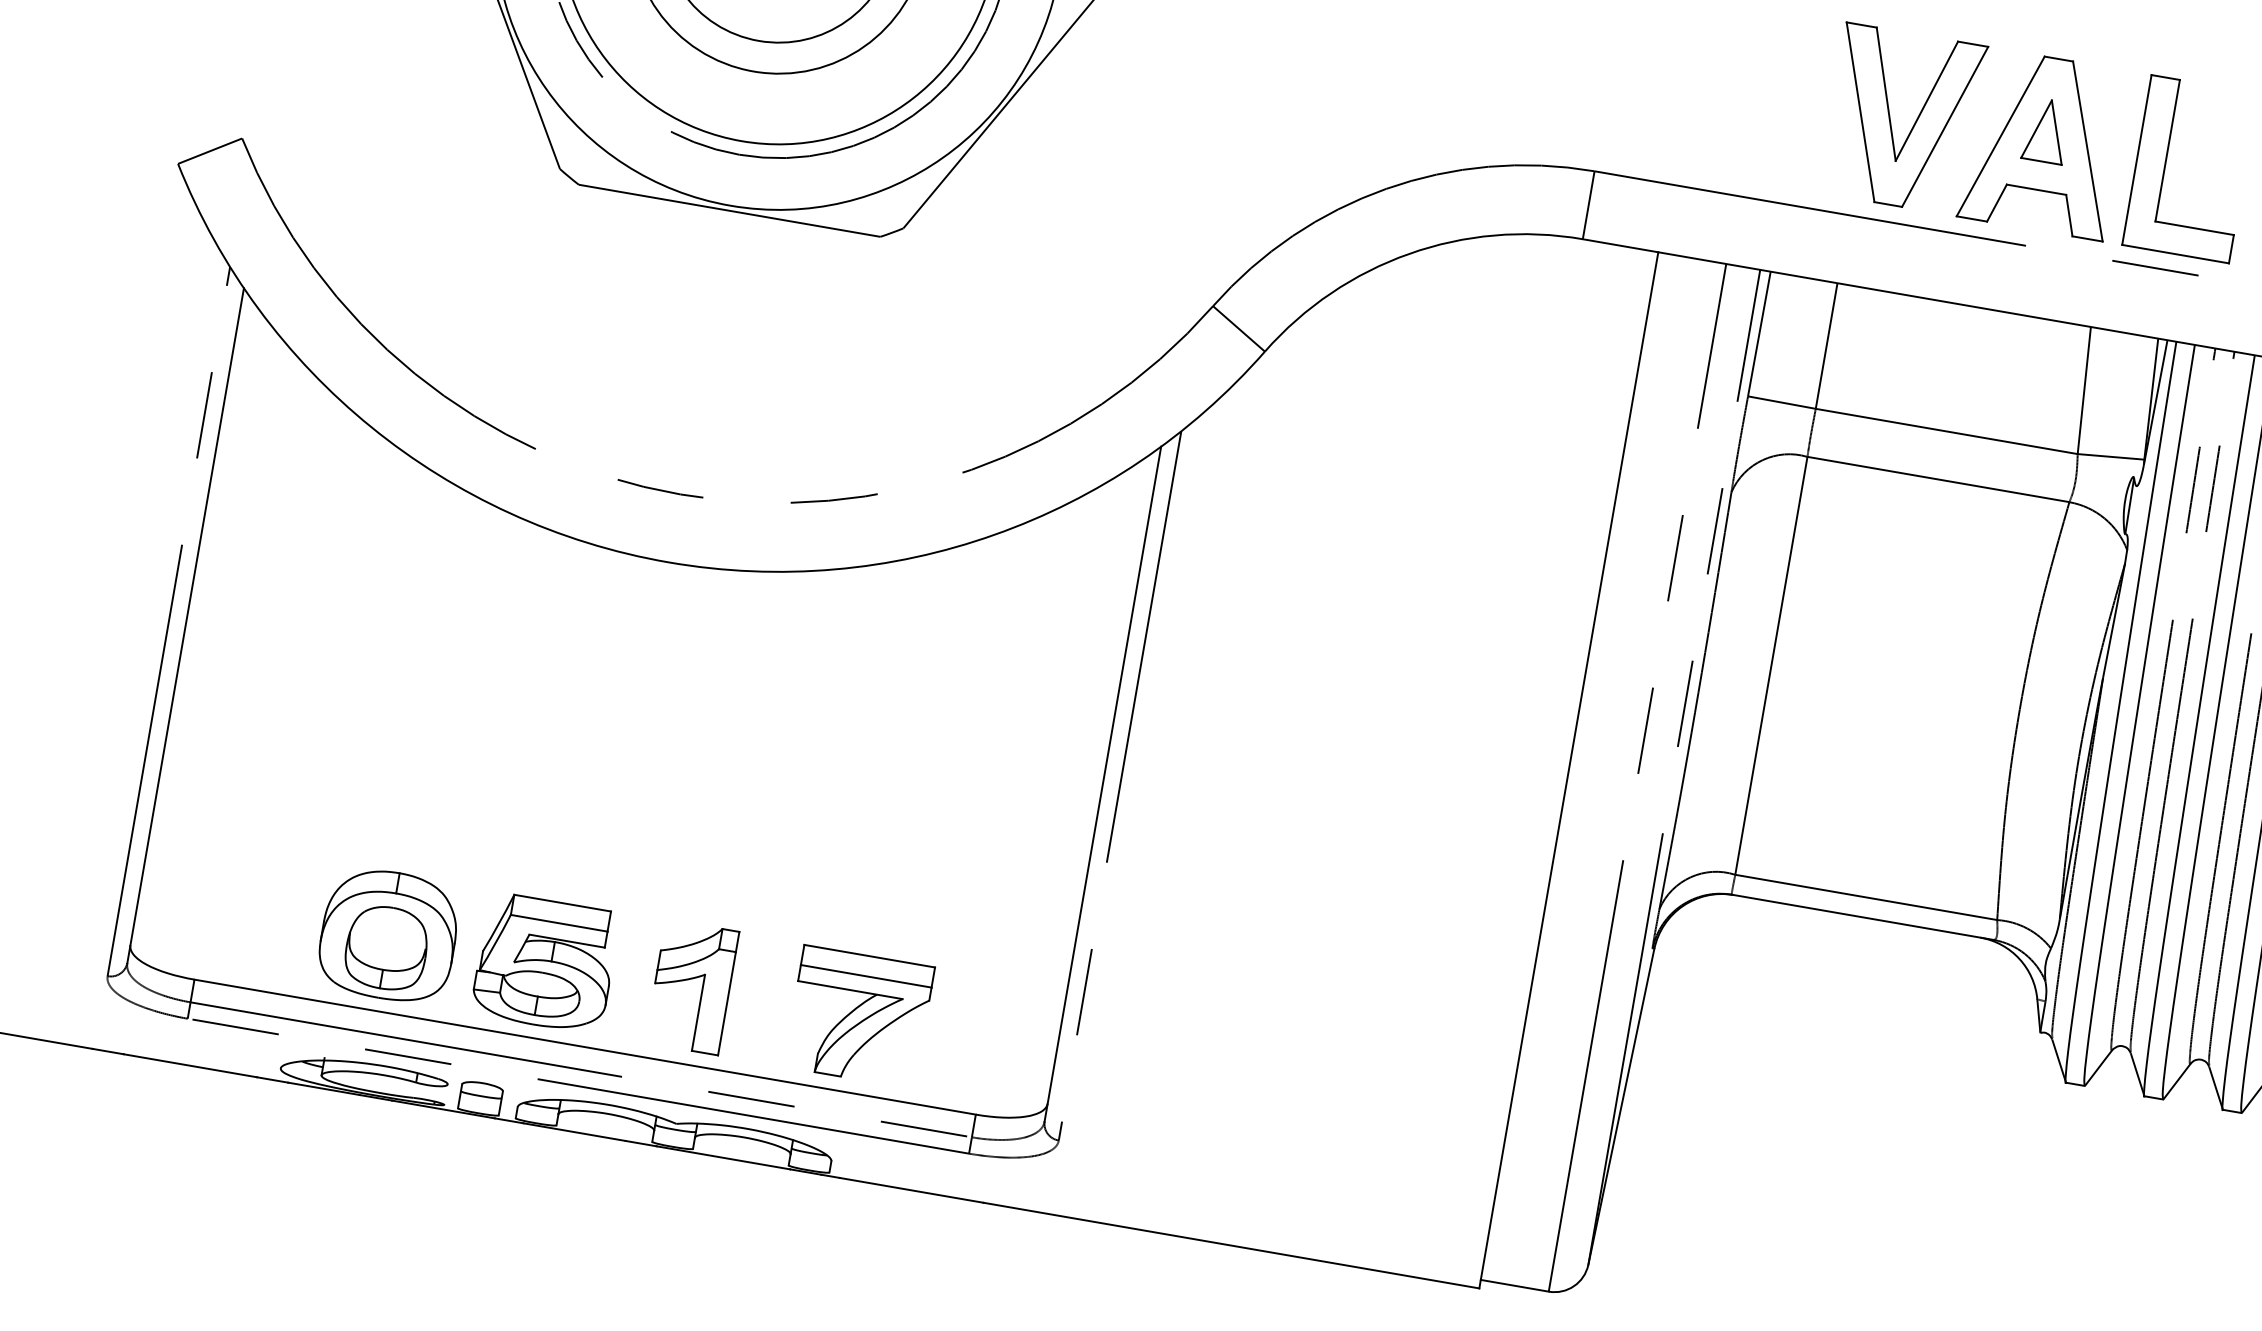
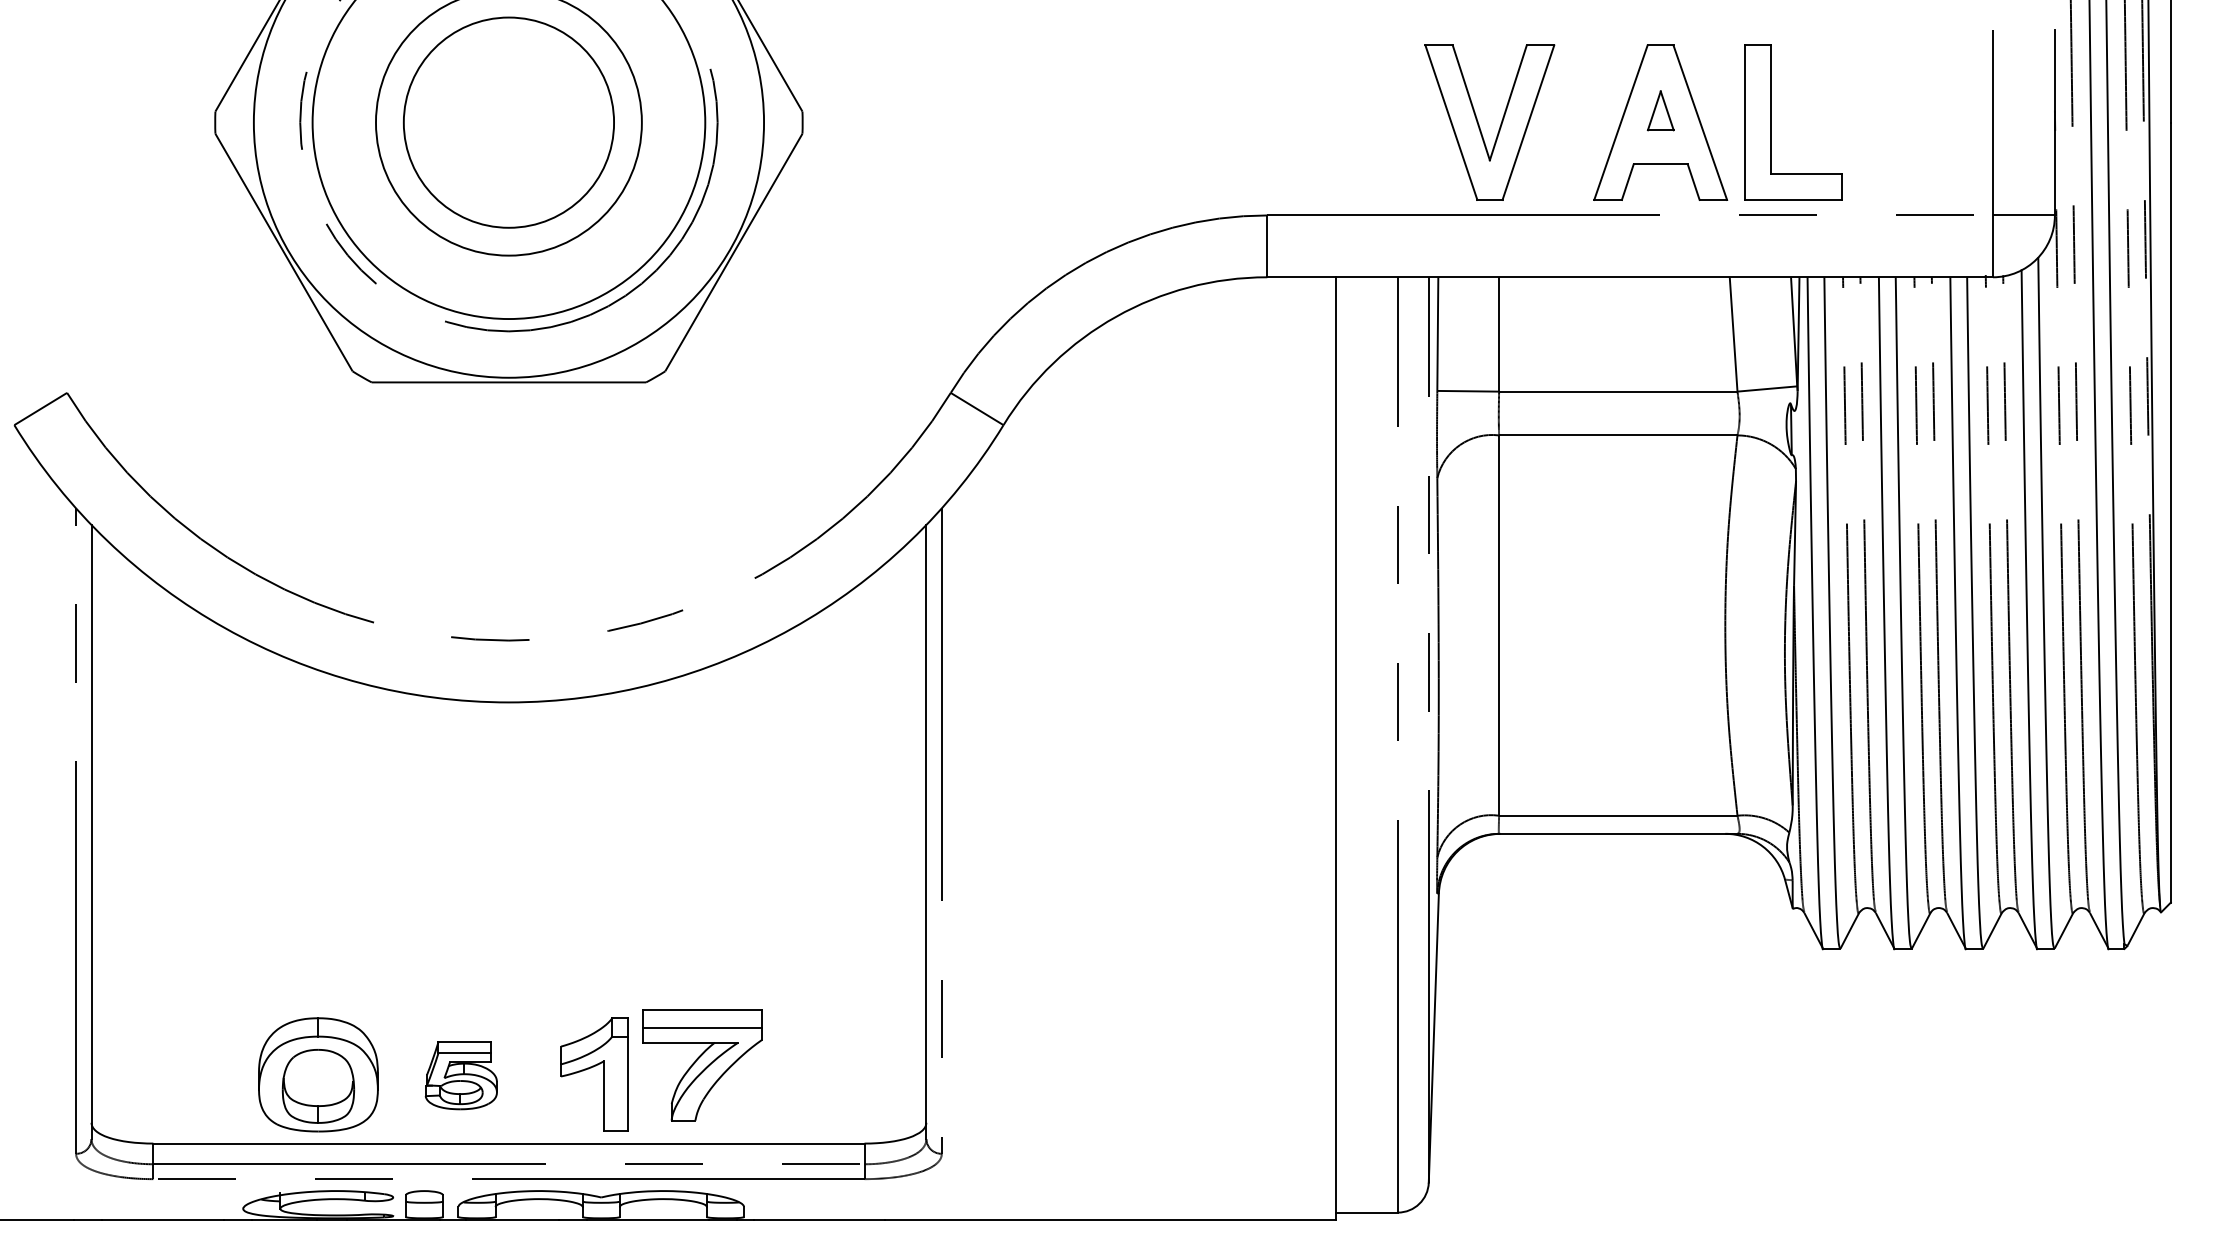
part: (1891, 119) -> (1479, 124), moved
part: (2046, 130) -> (1660, 110), size x0.7
part: (545, 963) -> (461, 1075), size x0.6
part: (859, 1017) -> (702, 1065), moved

